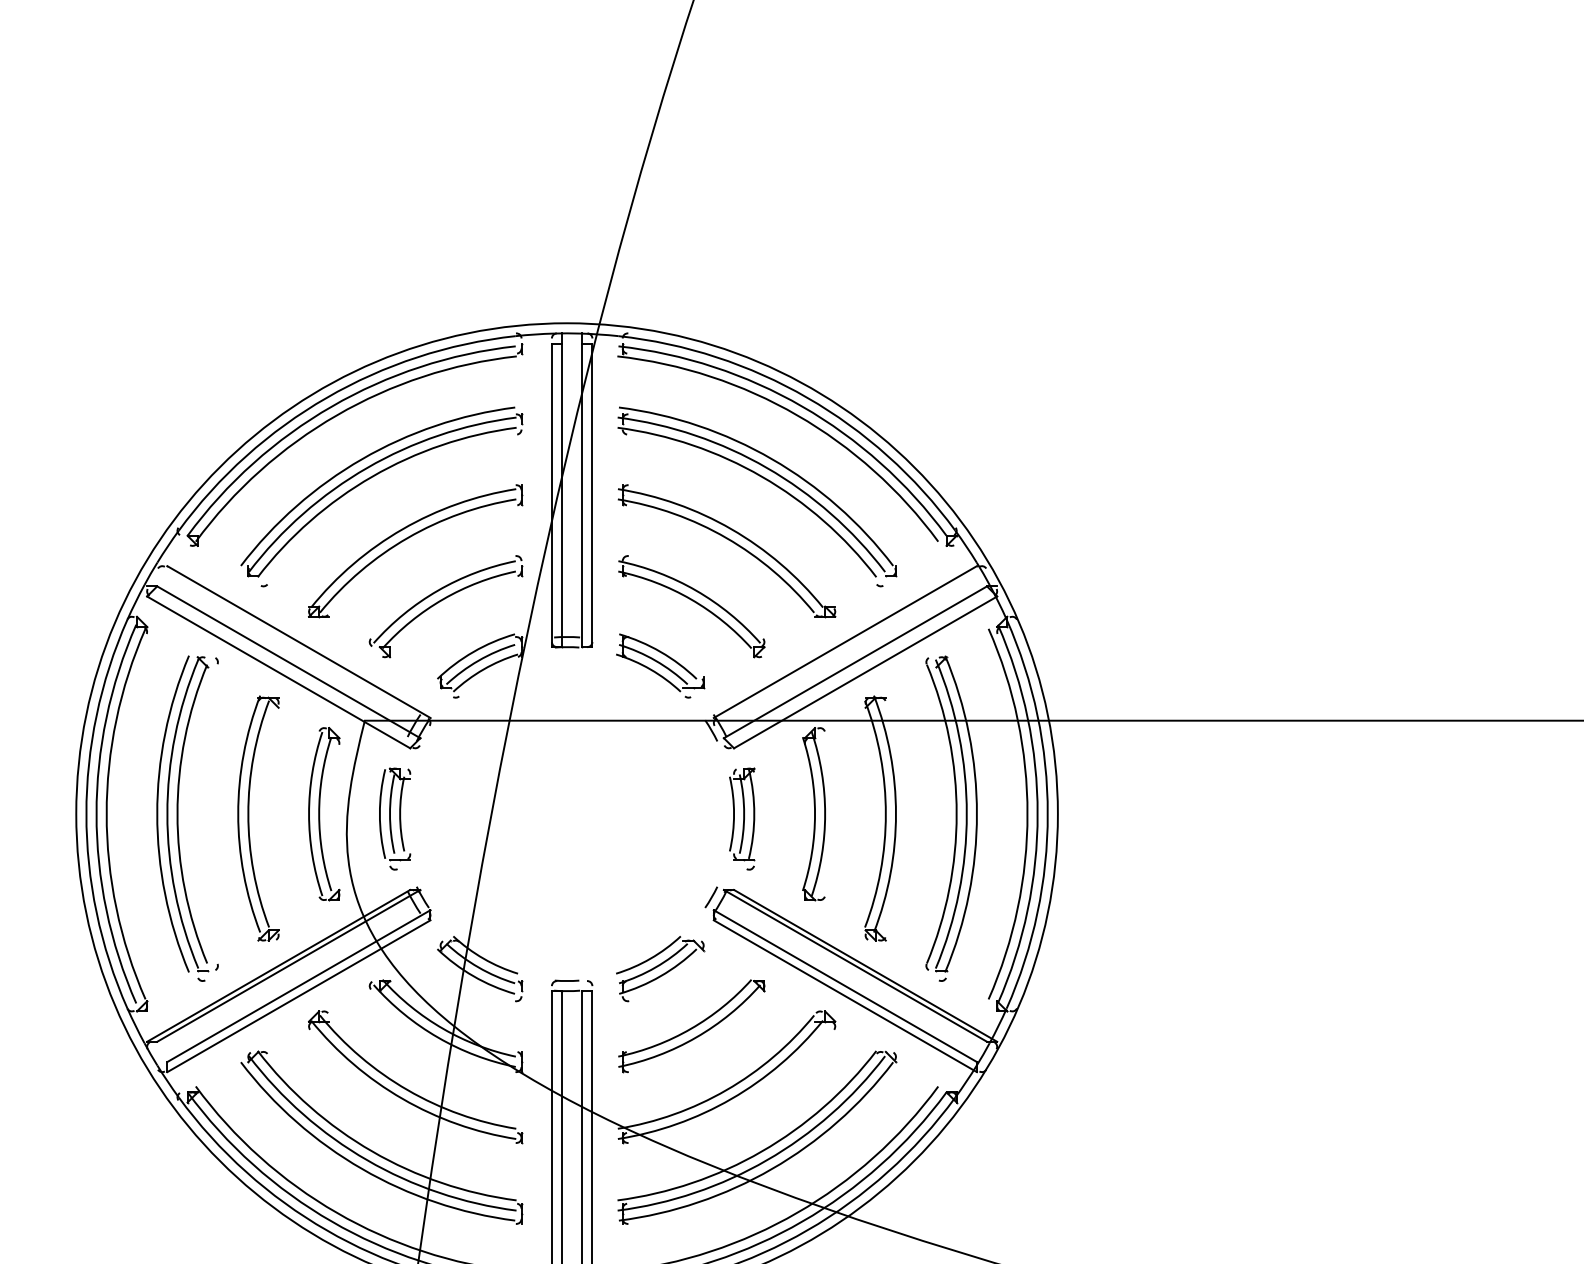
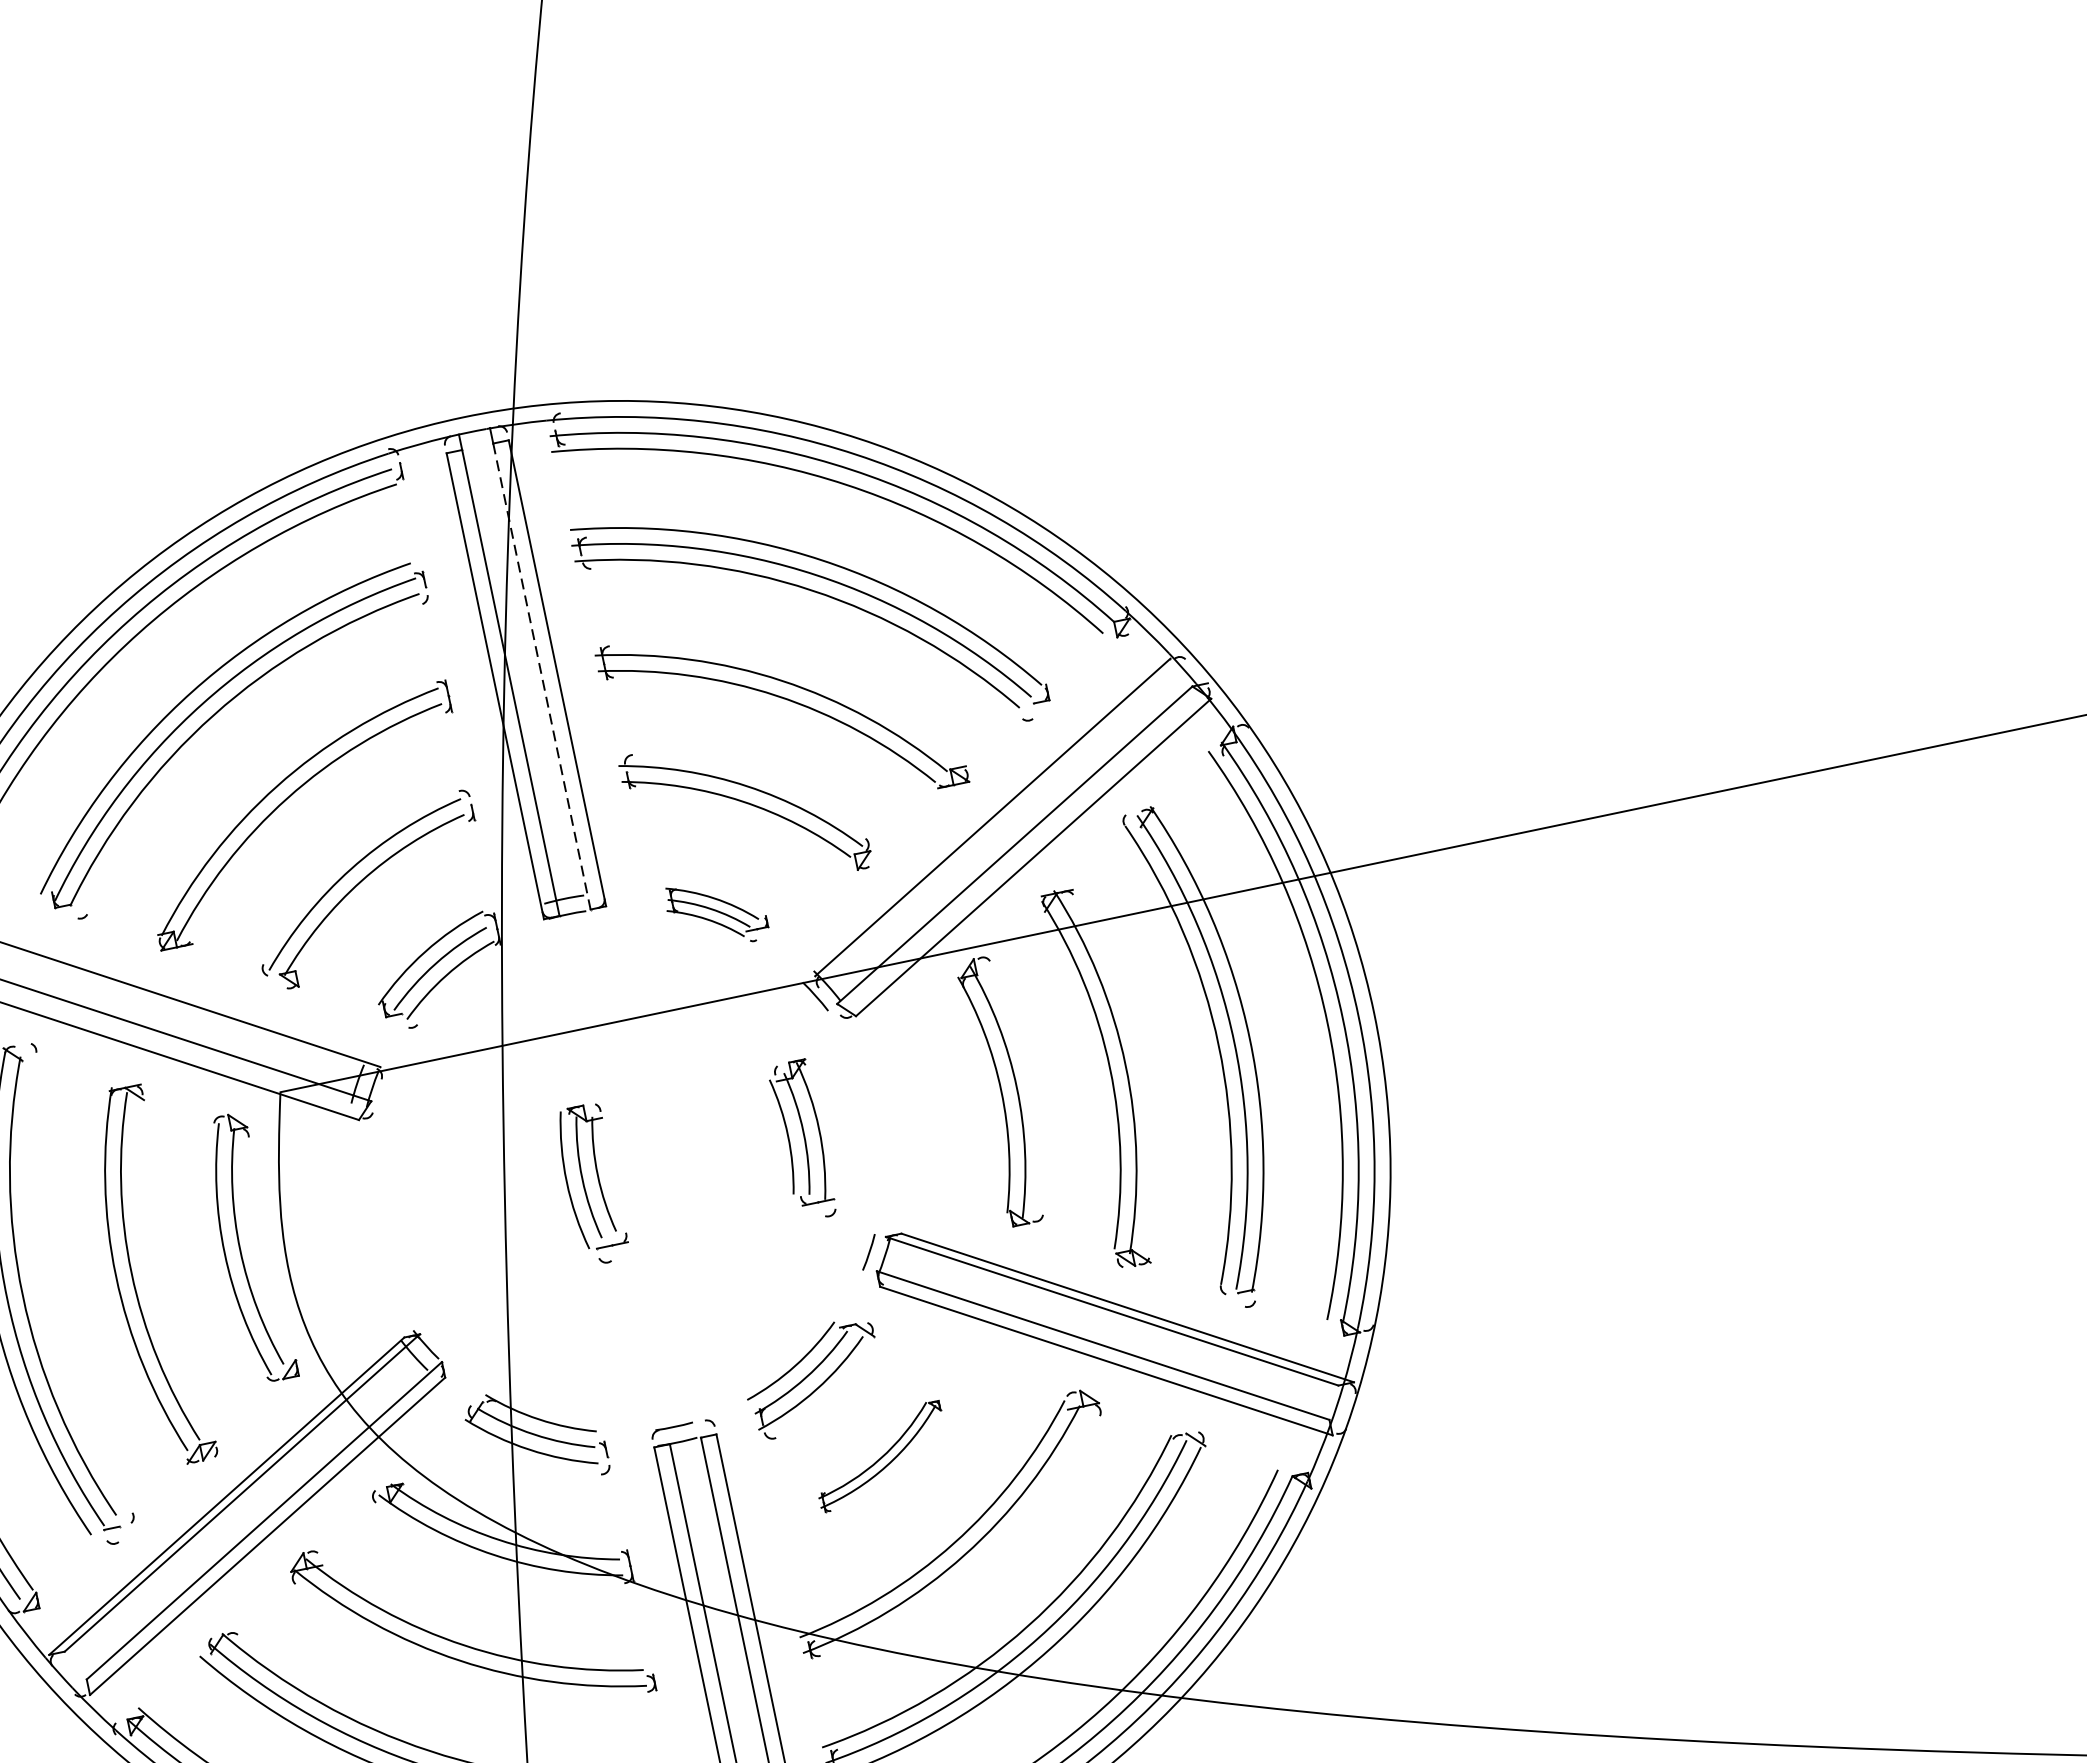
line: (582, 495) -> (542, 676), solid -> dashed
part: (660, 665) -> (716, 912), size x0.7
part: (395, 818) -> (592, 1183), moved
part: (742, 818) -> (802, 1139), moved
part: (691, 1026) -> (879, 1456), size x0.6

